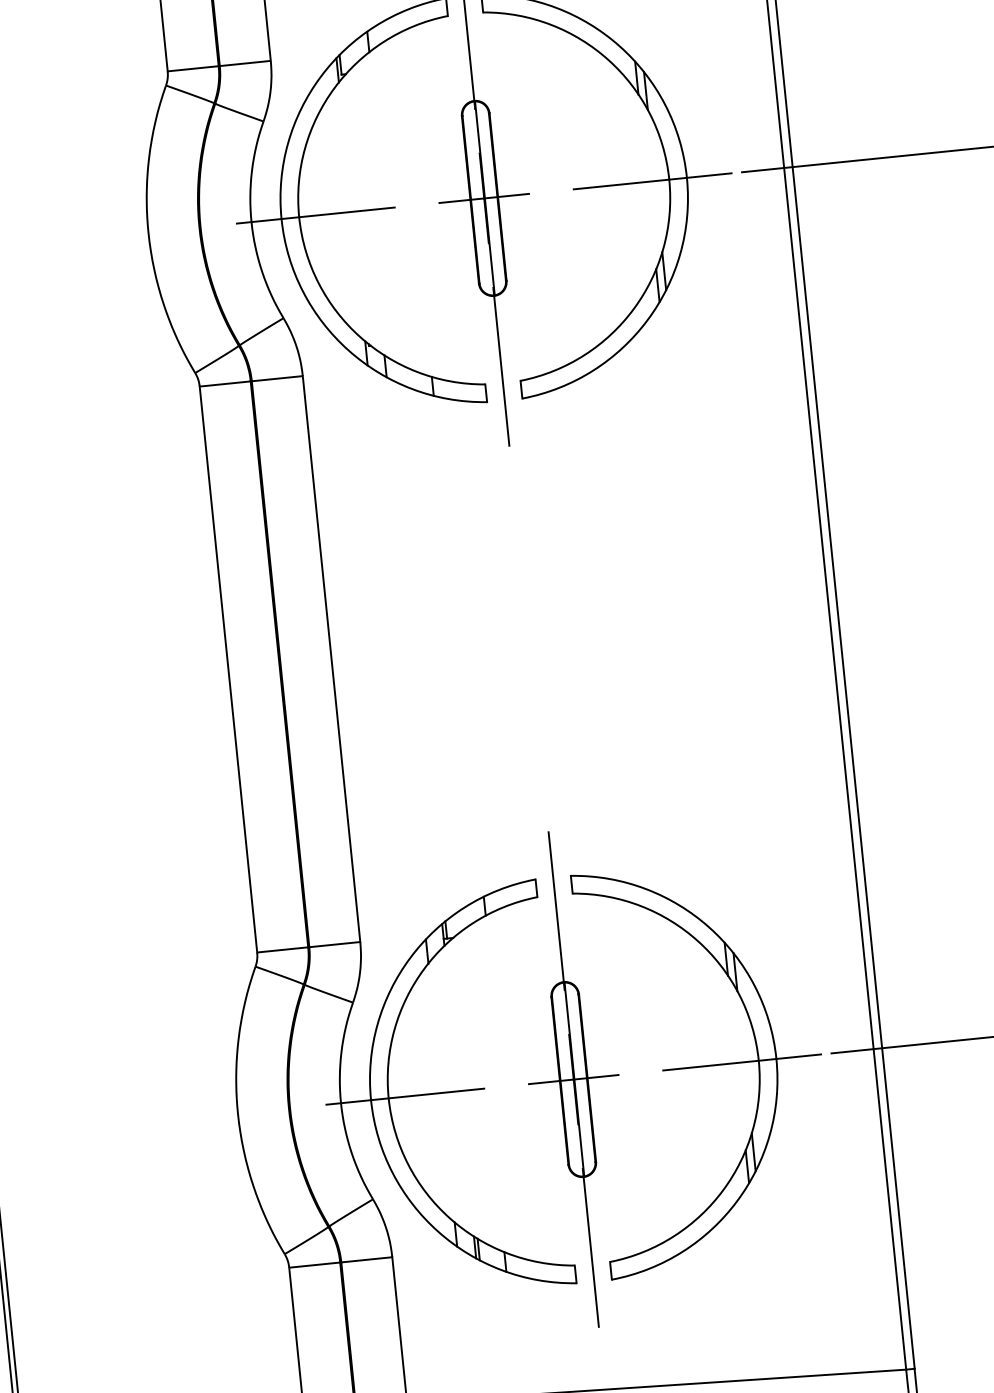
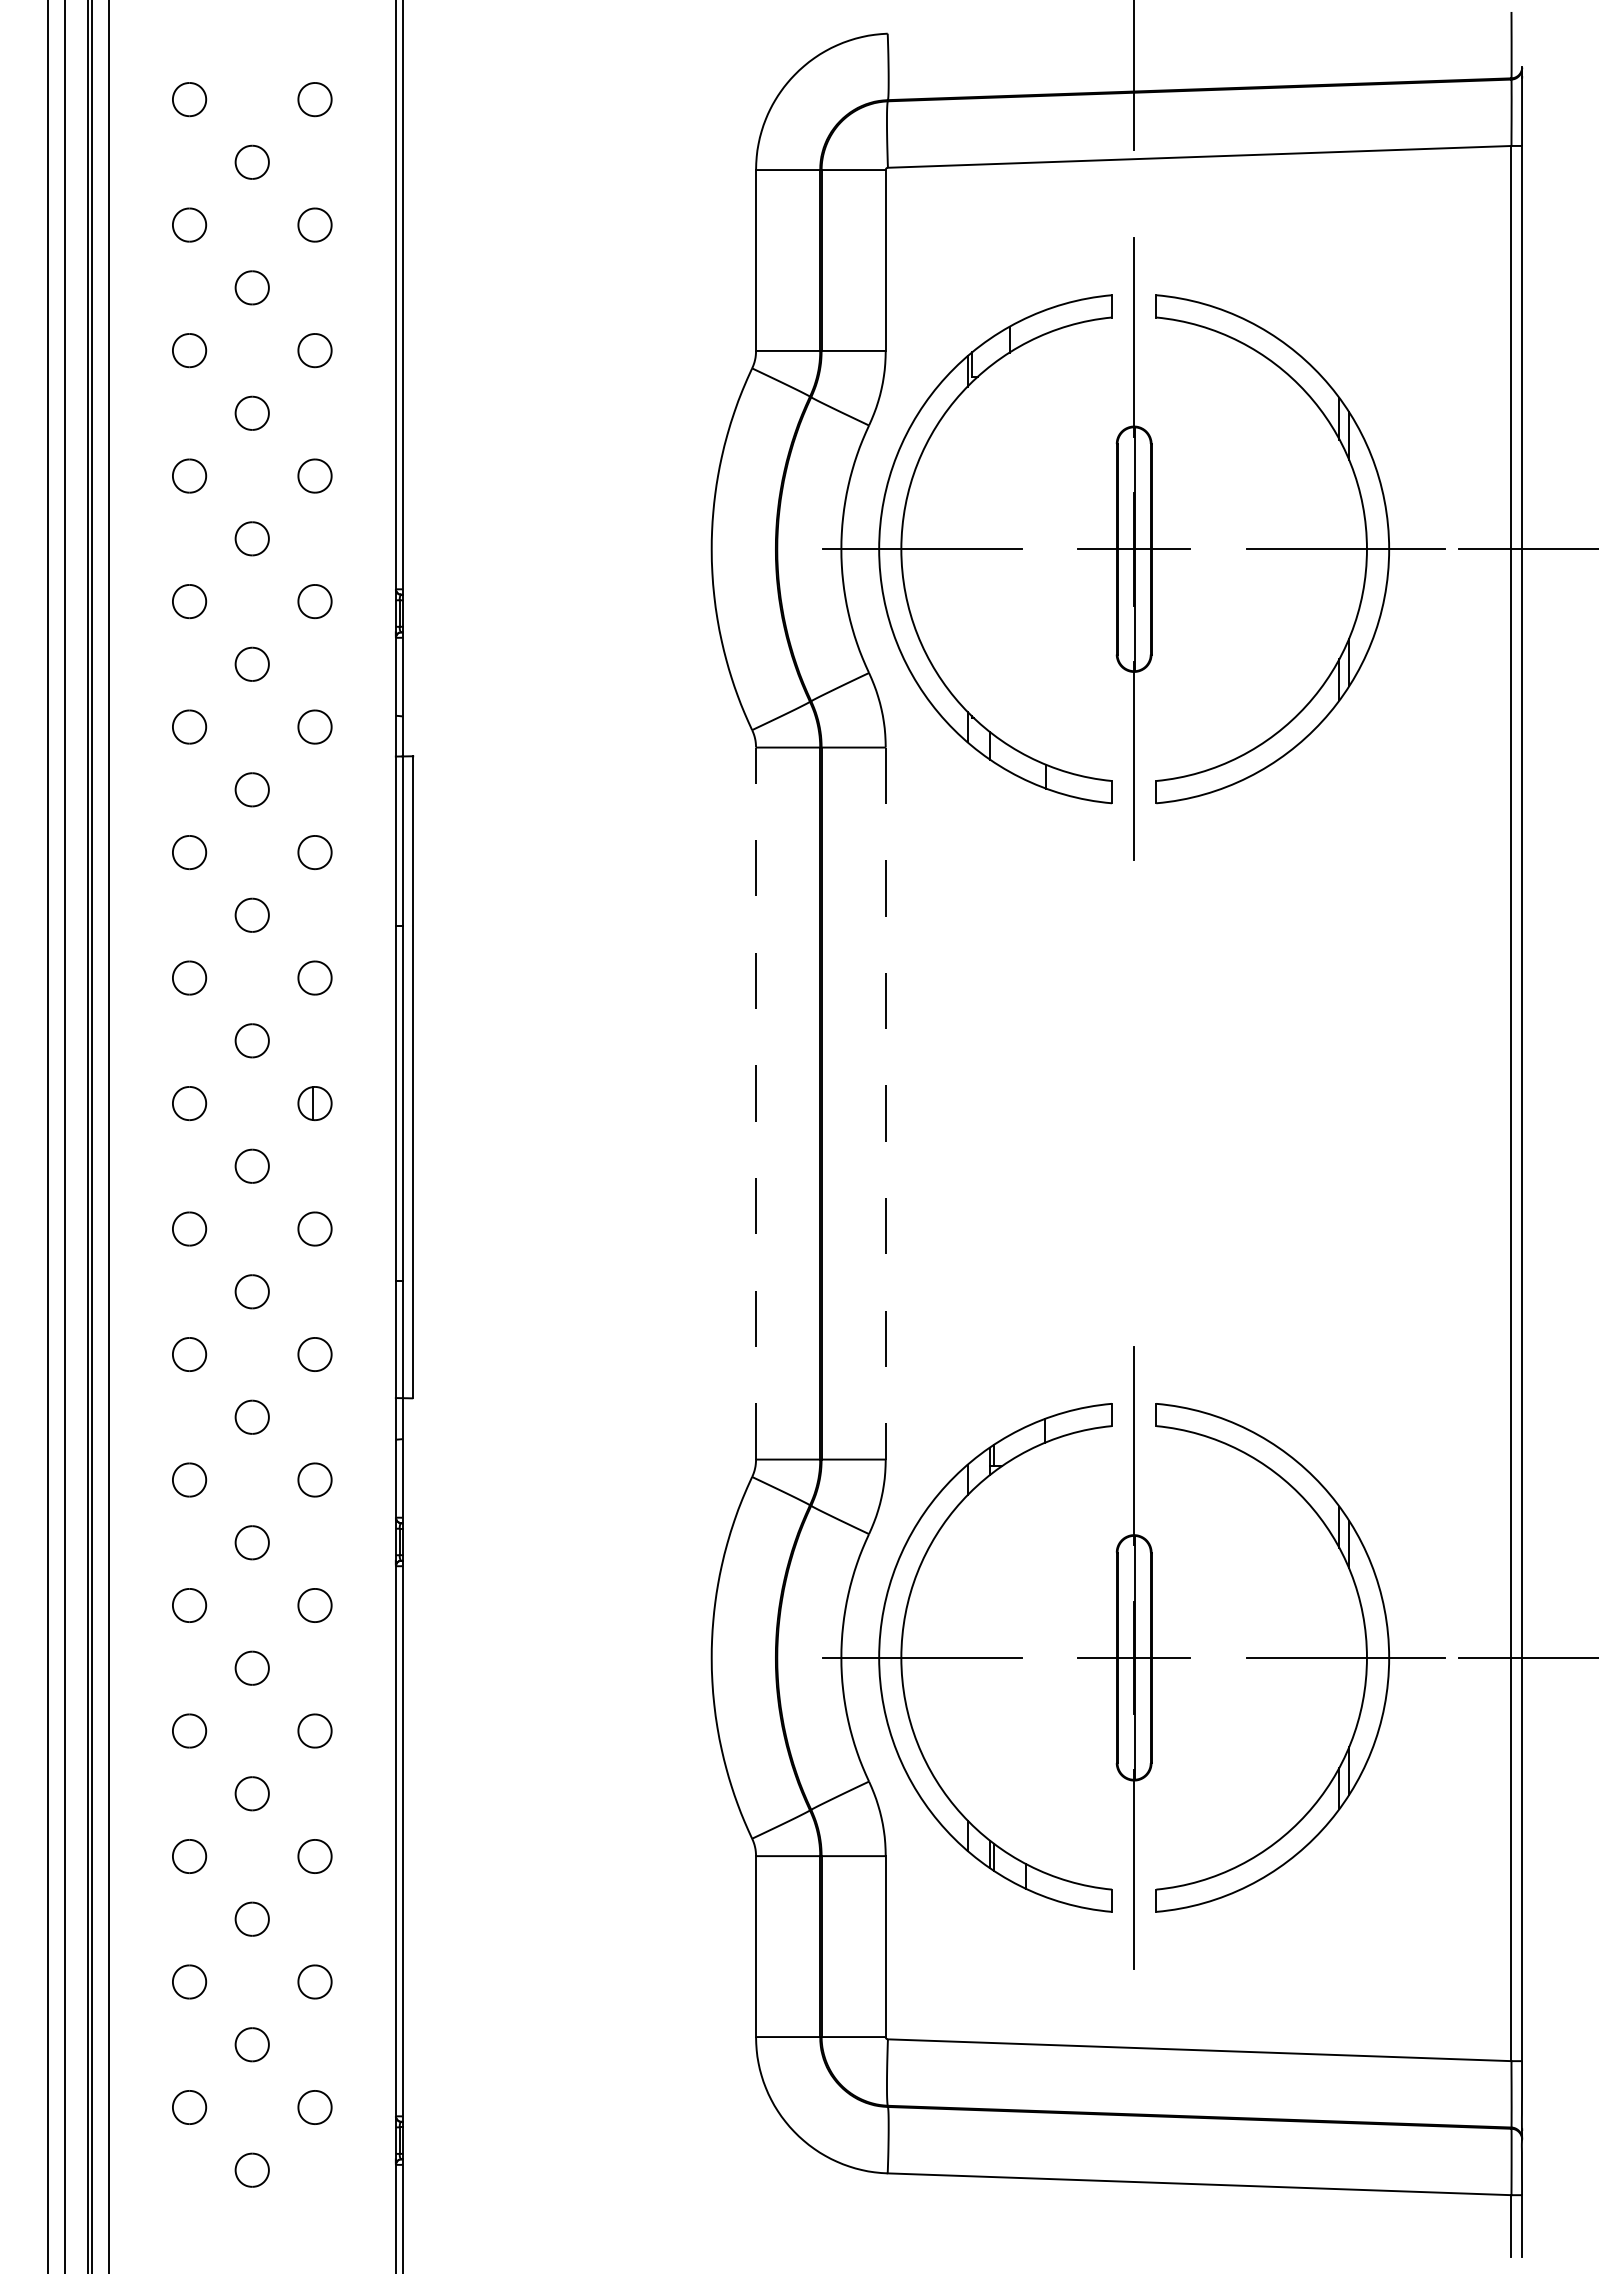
line: (331, 659) -> (885, 1104), solid -> dashed
line: (228, 669) -> (756, 1103), solid -> dashed

